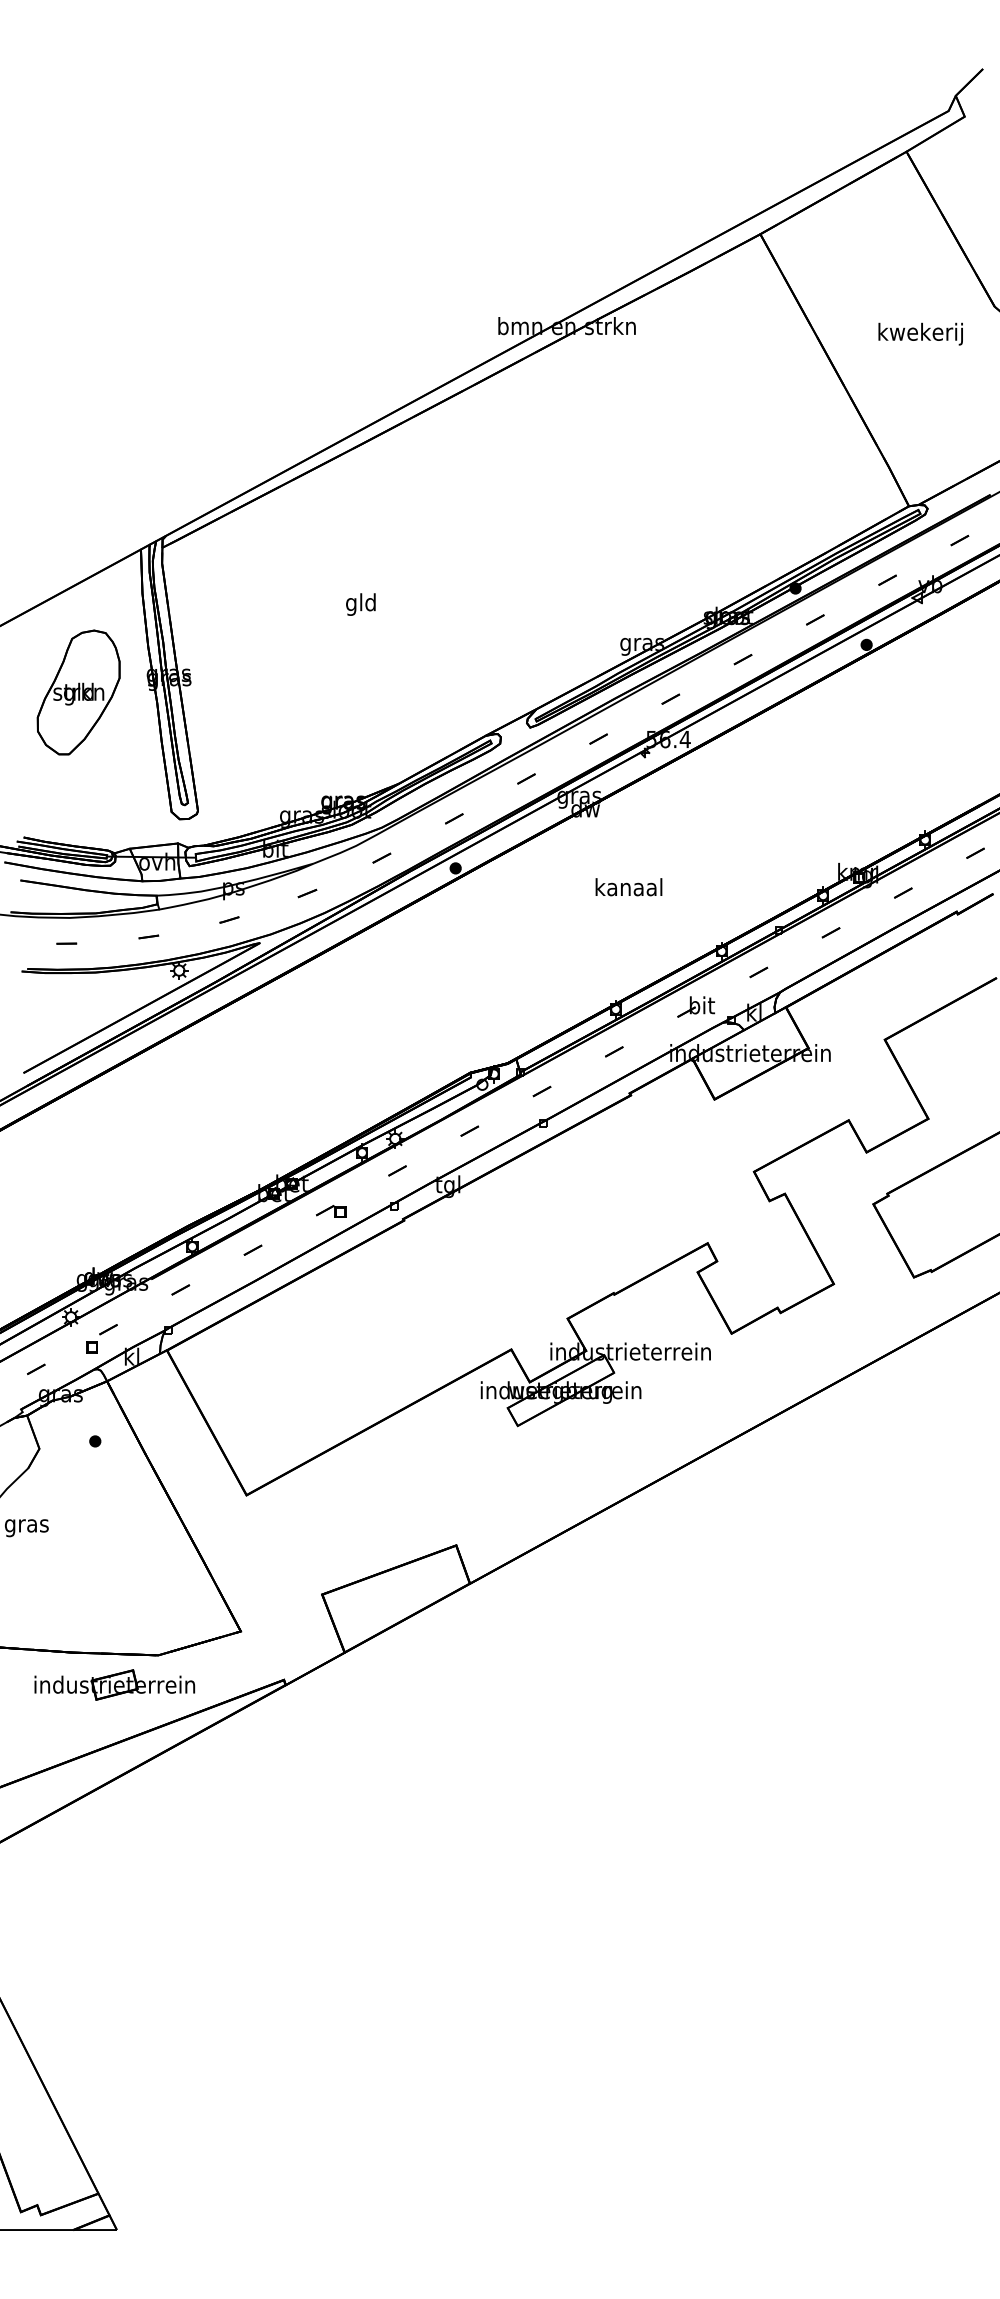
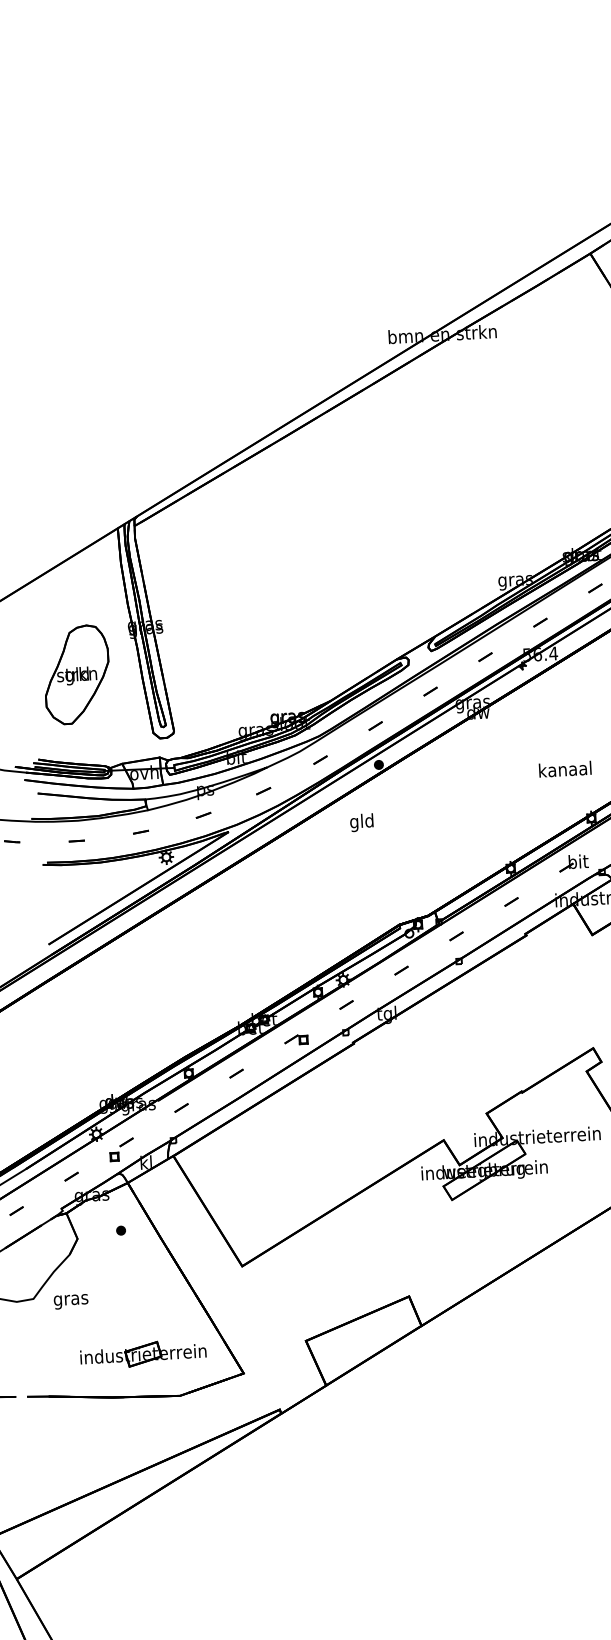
text: (360, 604) -> (361, 822), moved
part: (78, 692) -> (76, 674), moved
text: (628, 887) -> (564, 769), moved
part: (114, 1684) -> (143, 1353), moved

